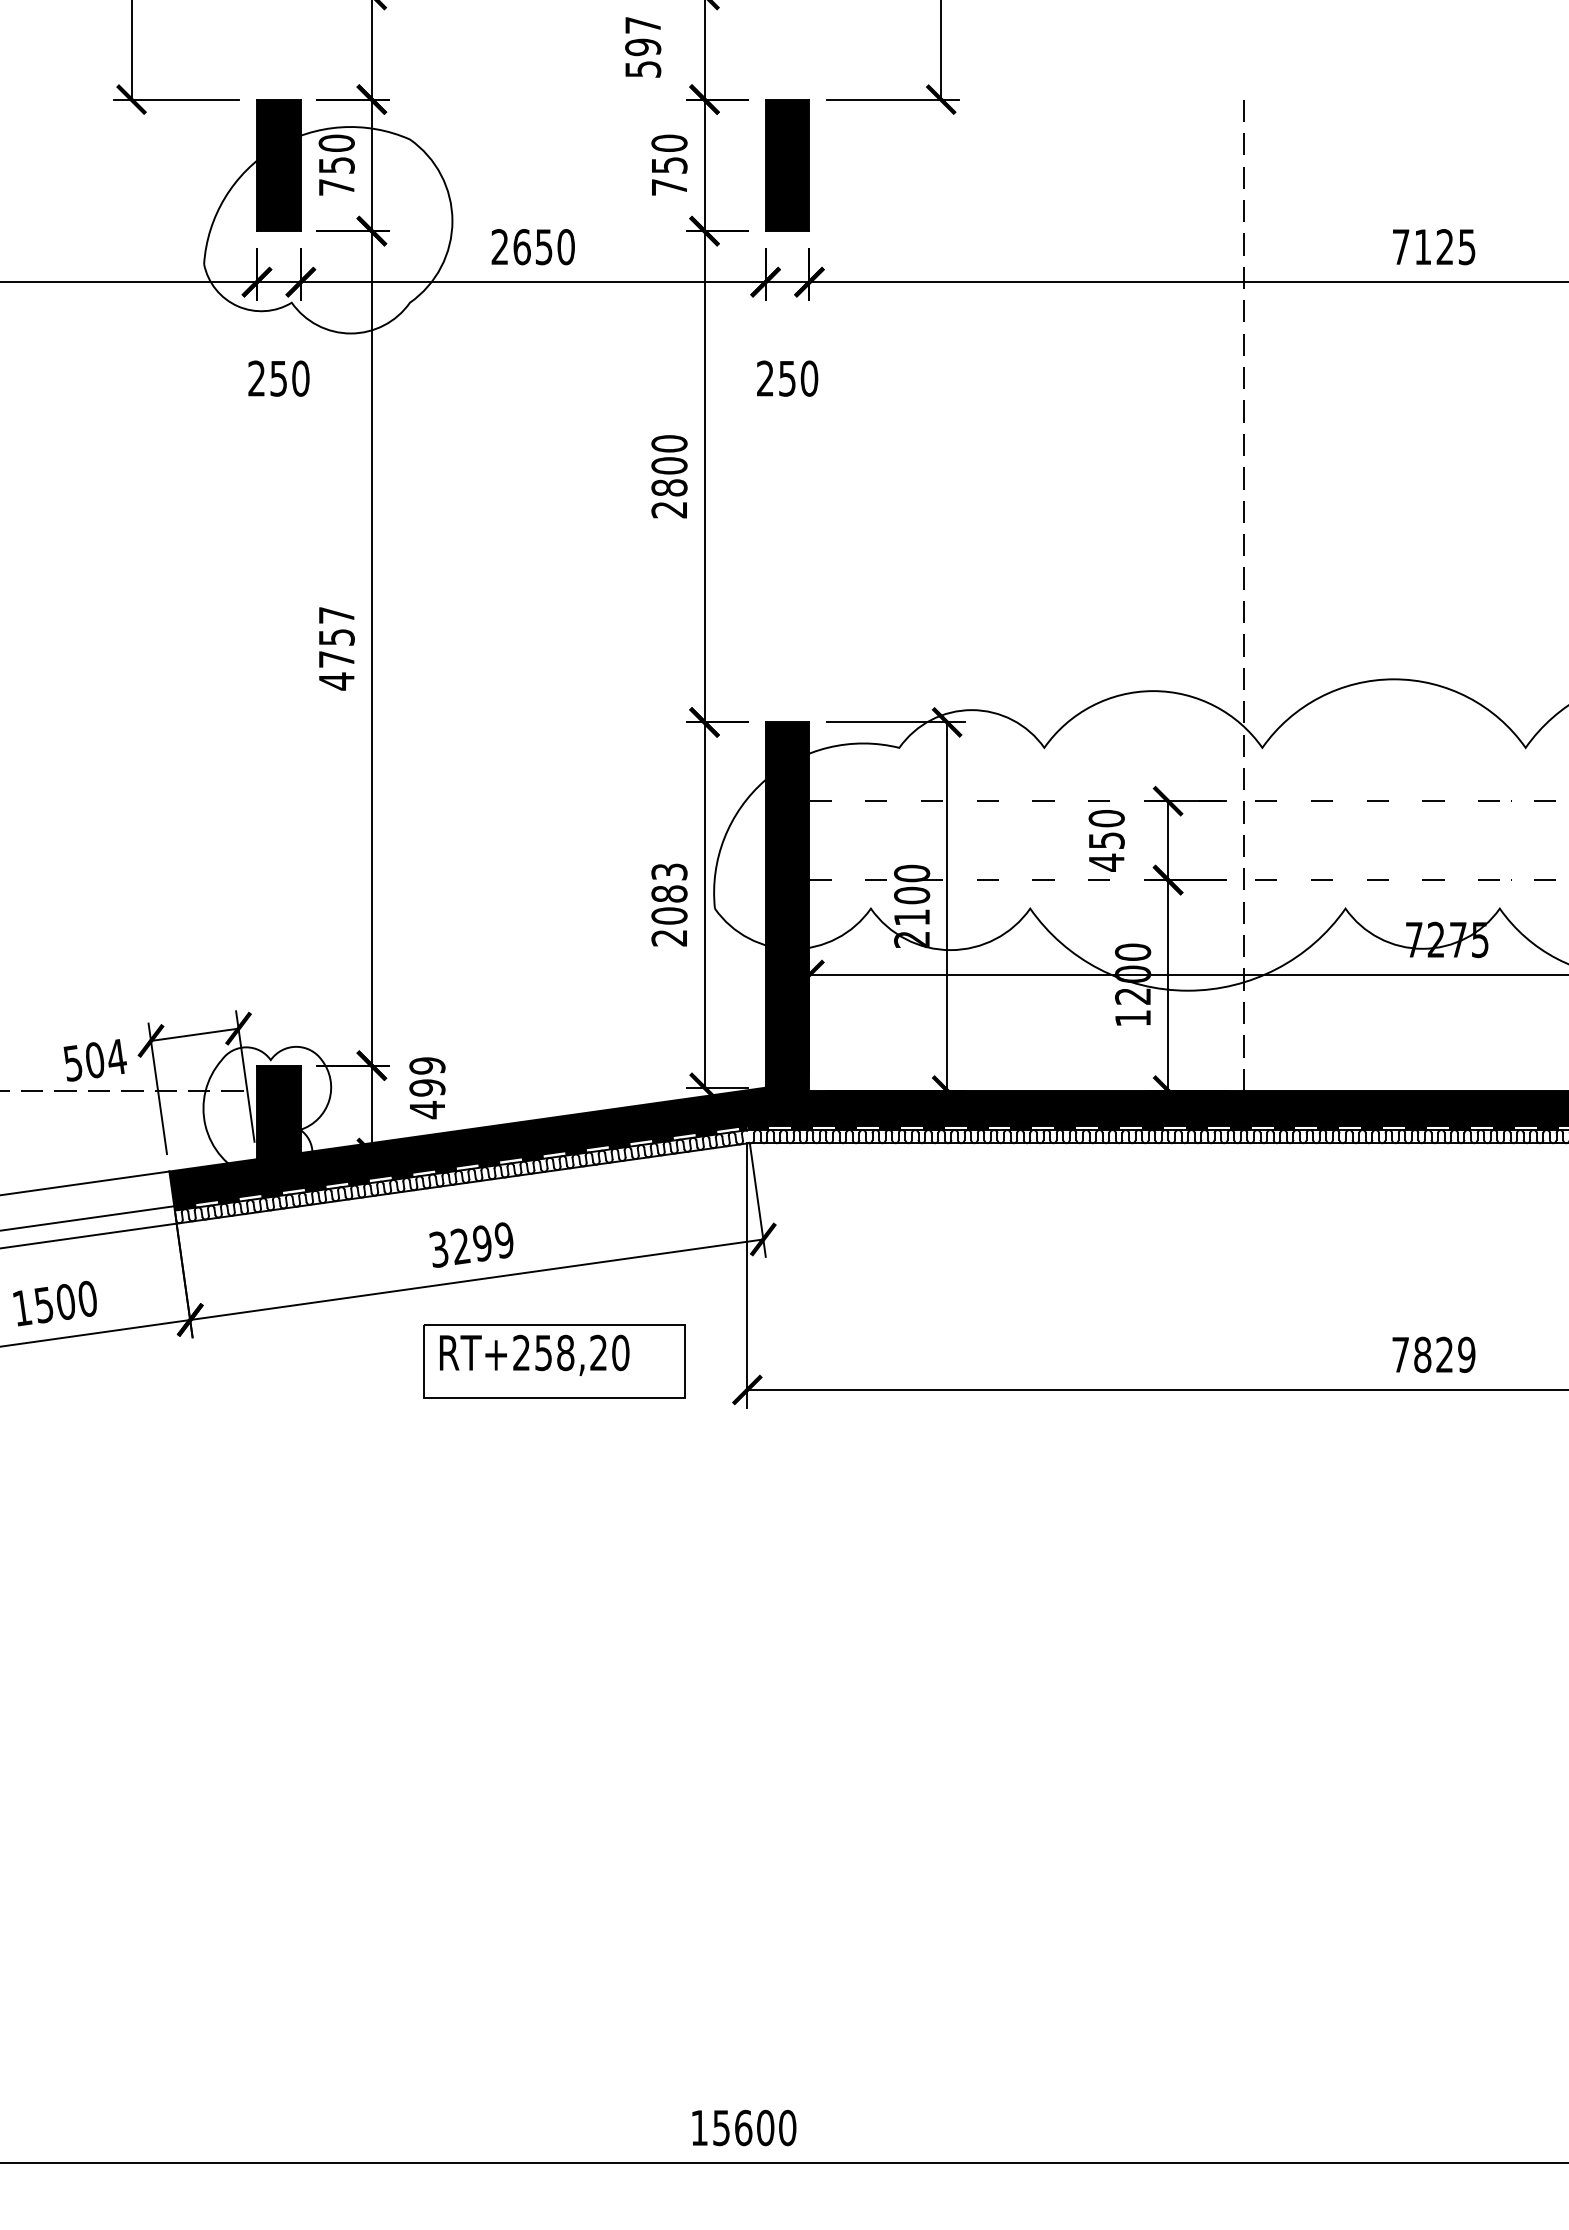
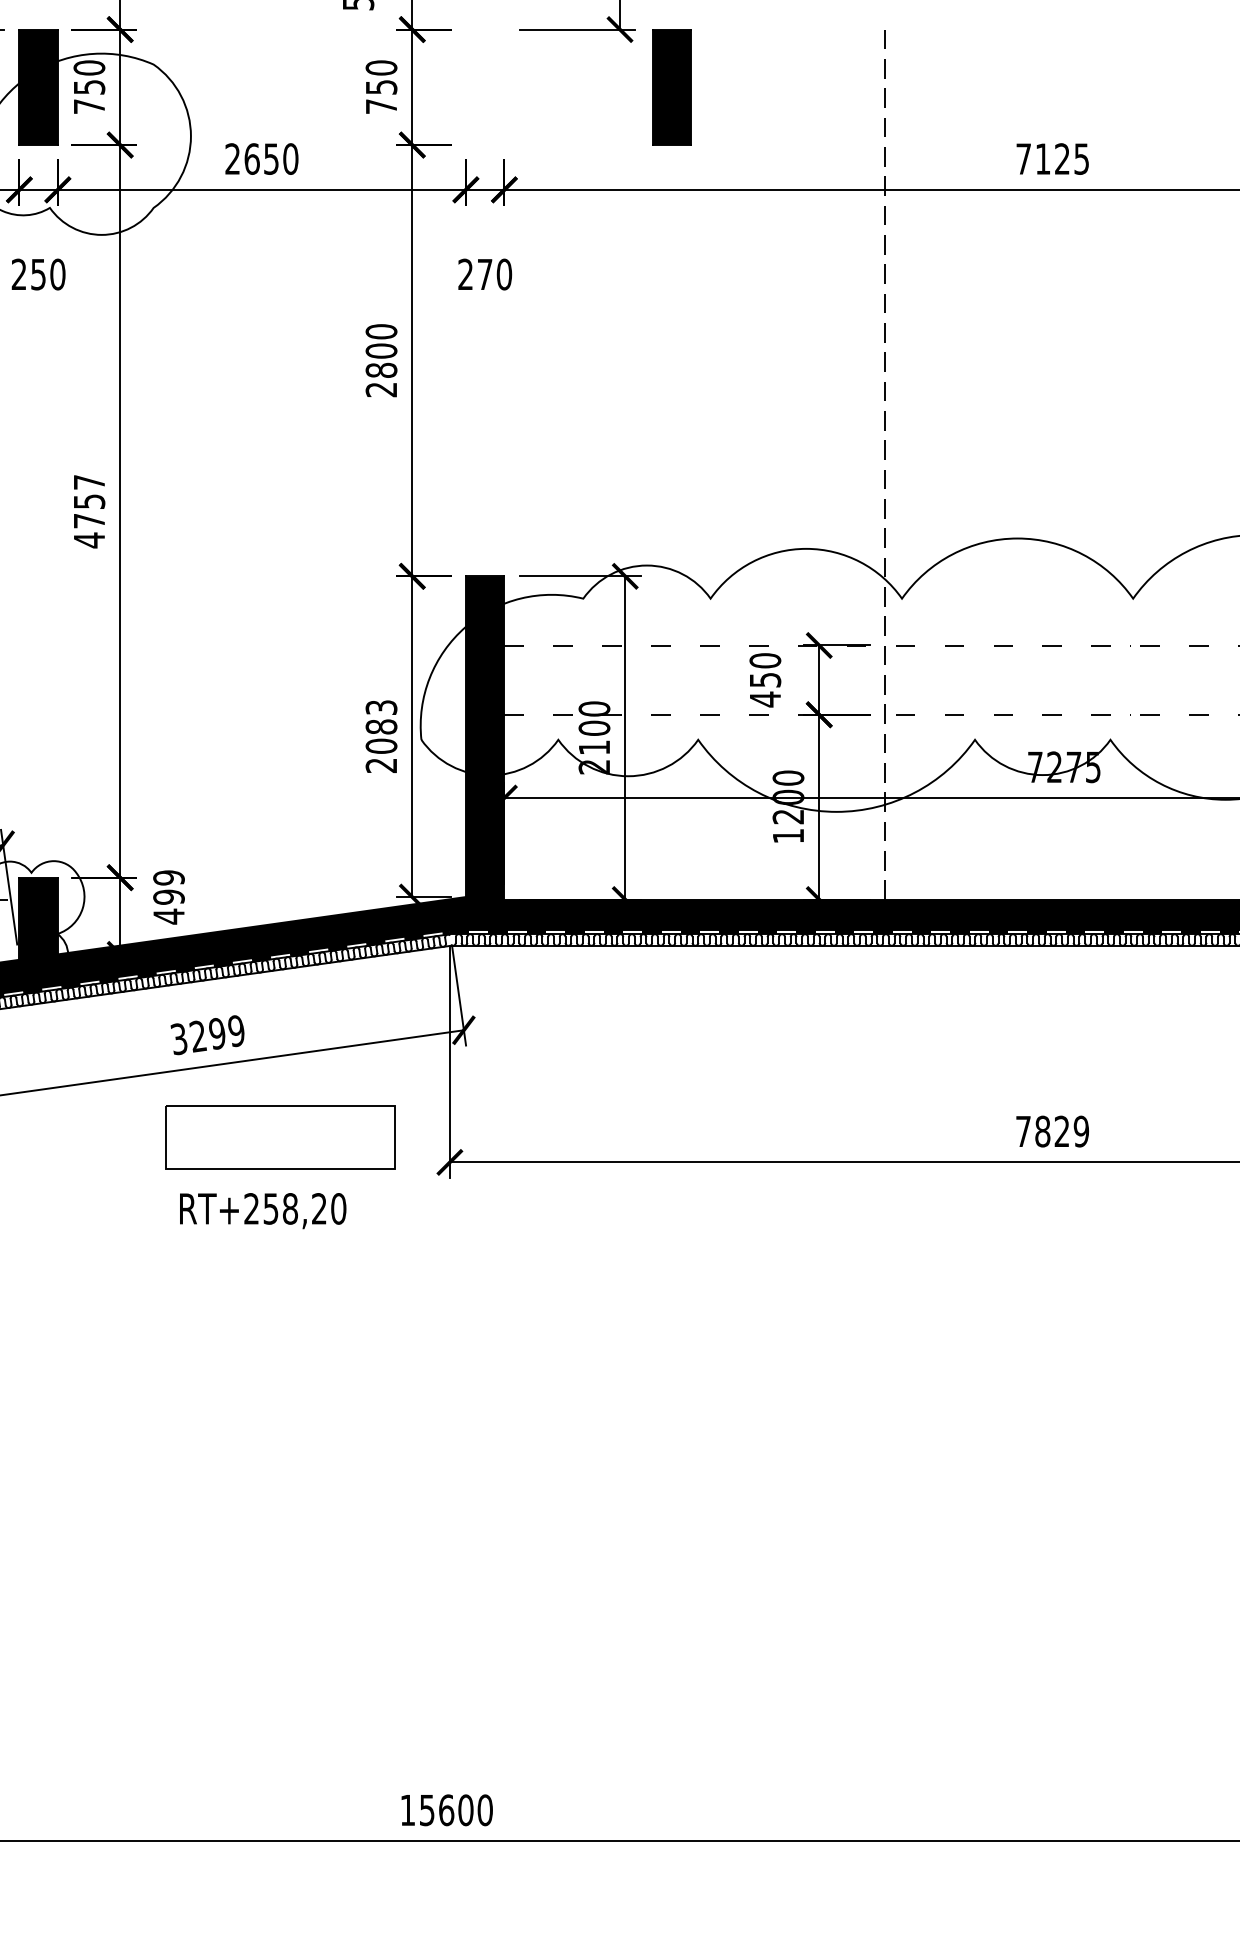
part: (787, 165) -> (672, 87), moved
text: (787, 378) -> (485, 274), 250 -> 270
text: (534, 1354) -> (263, 1210), moved

